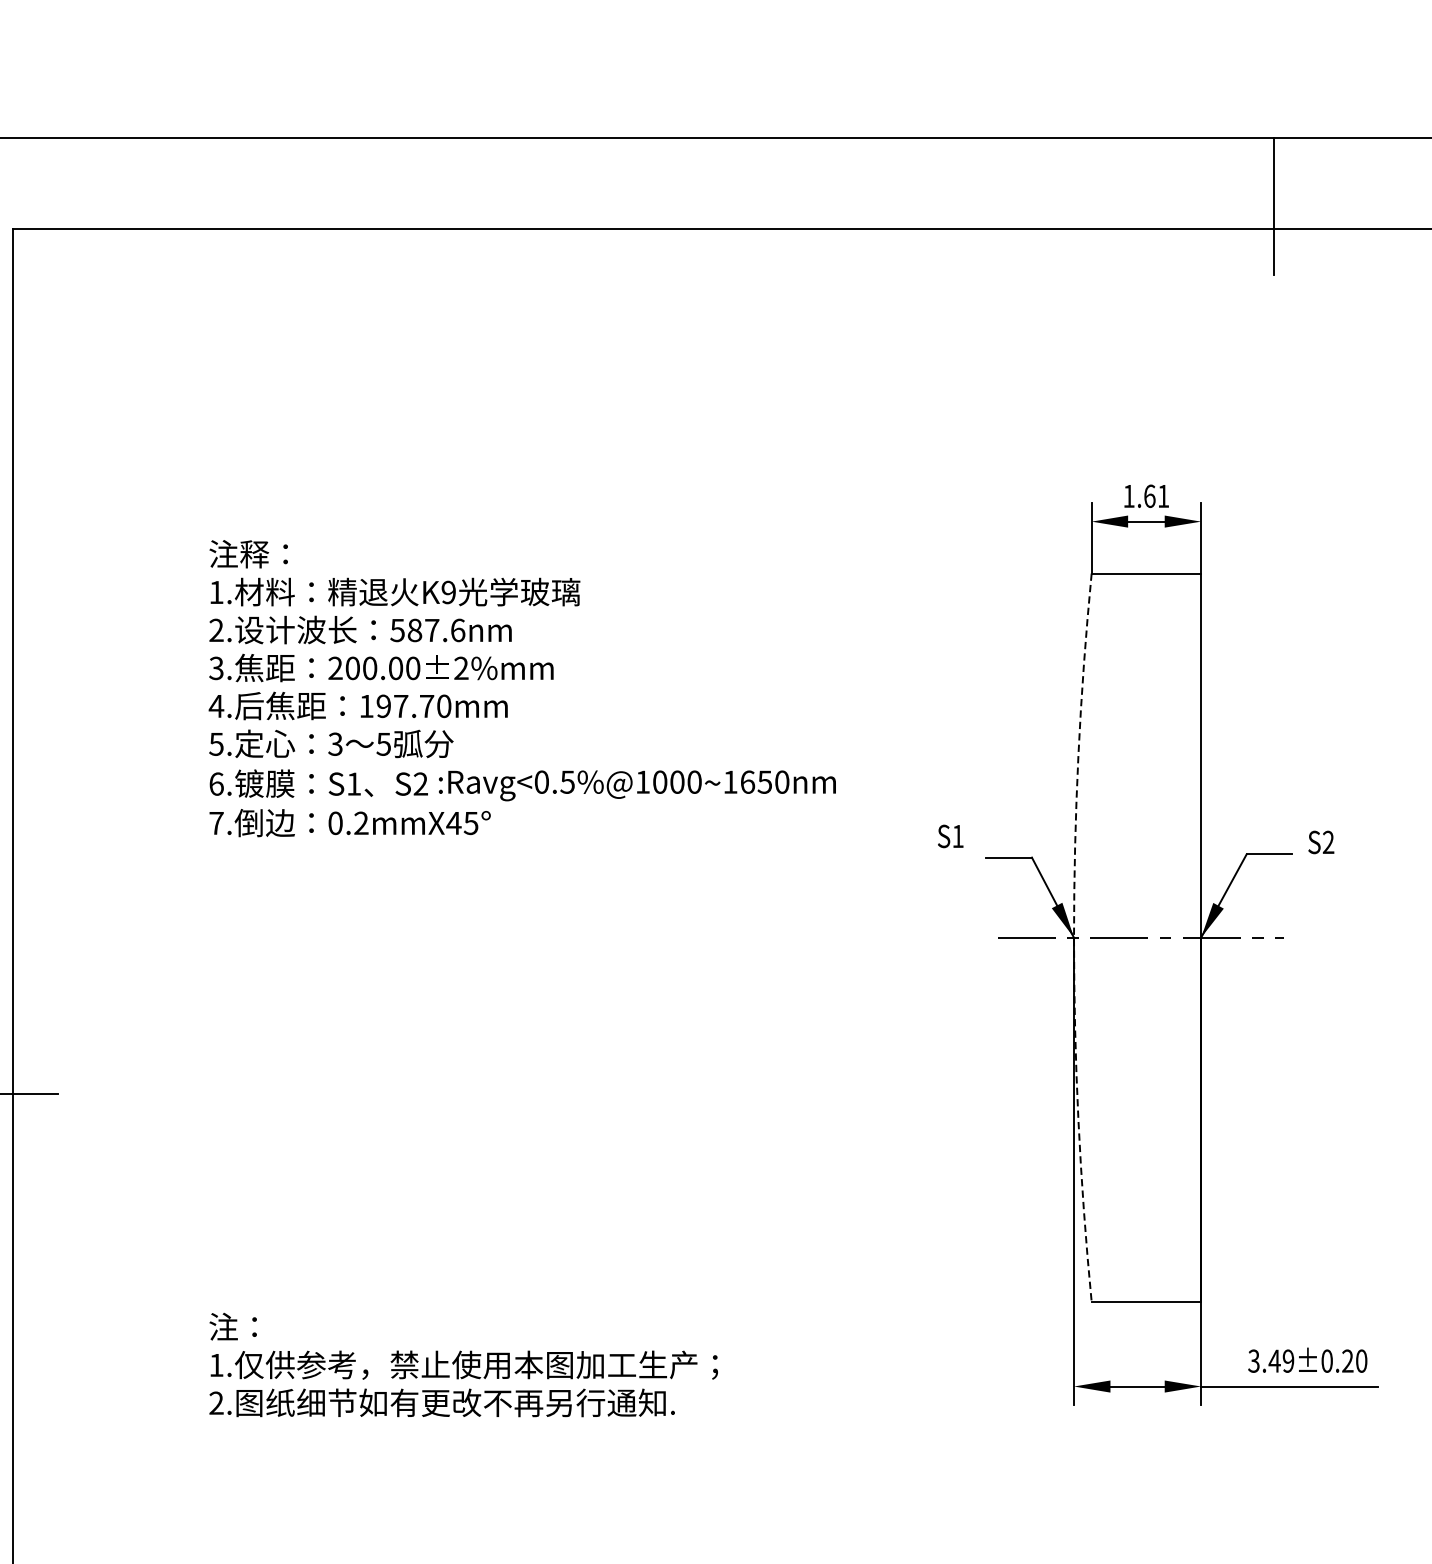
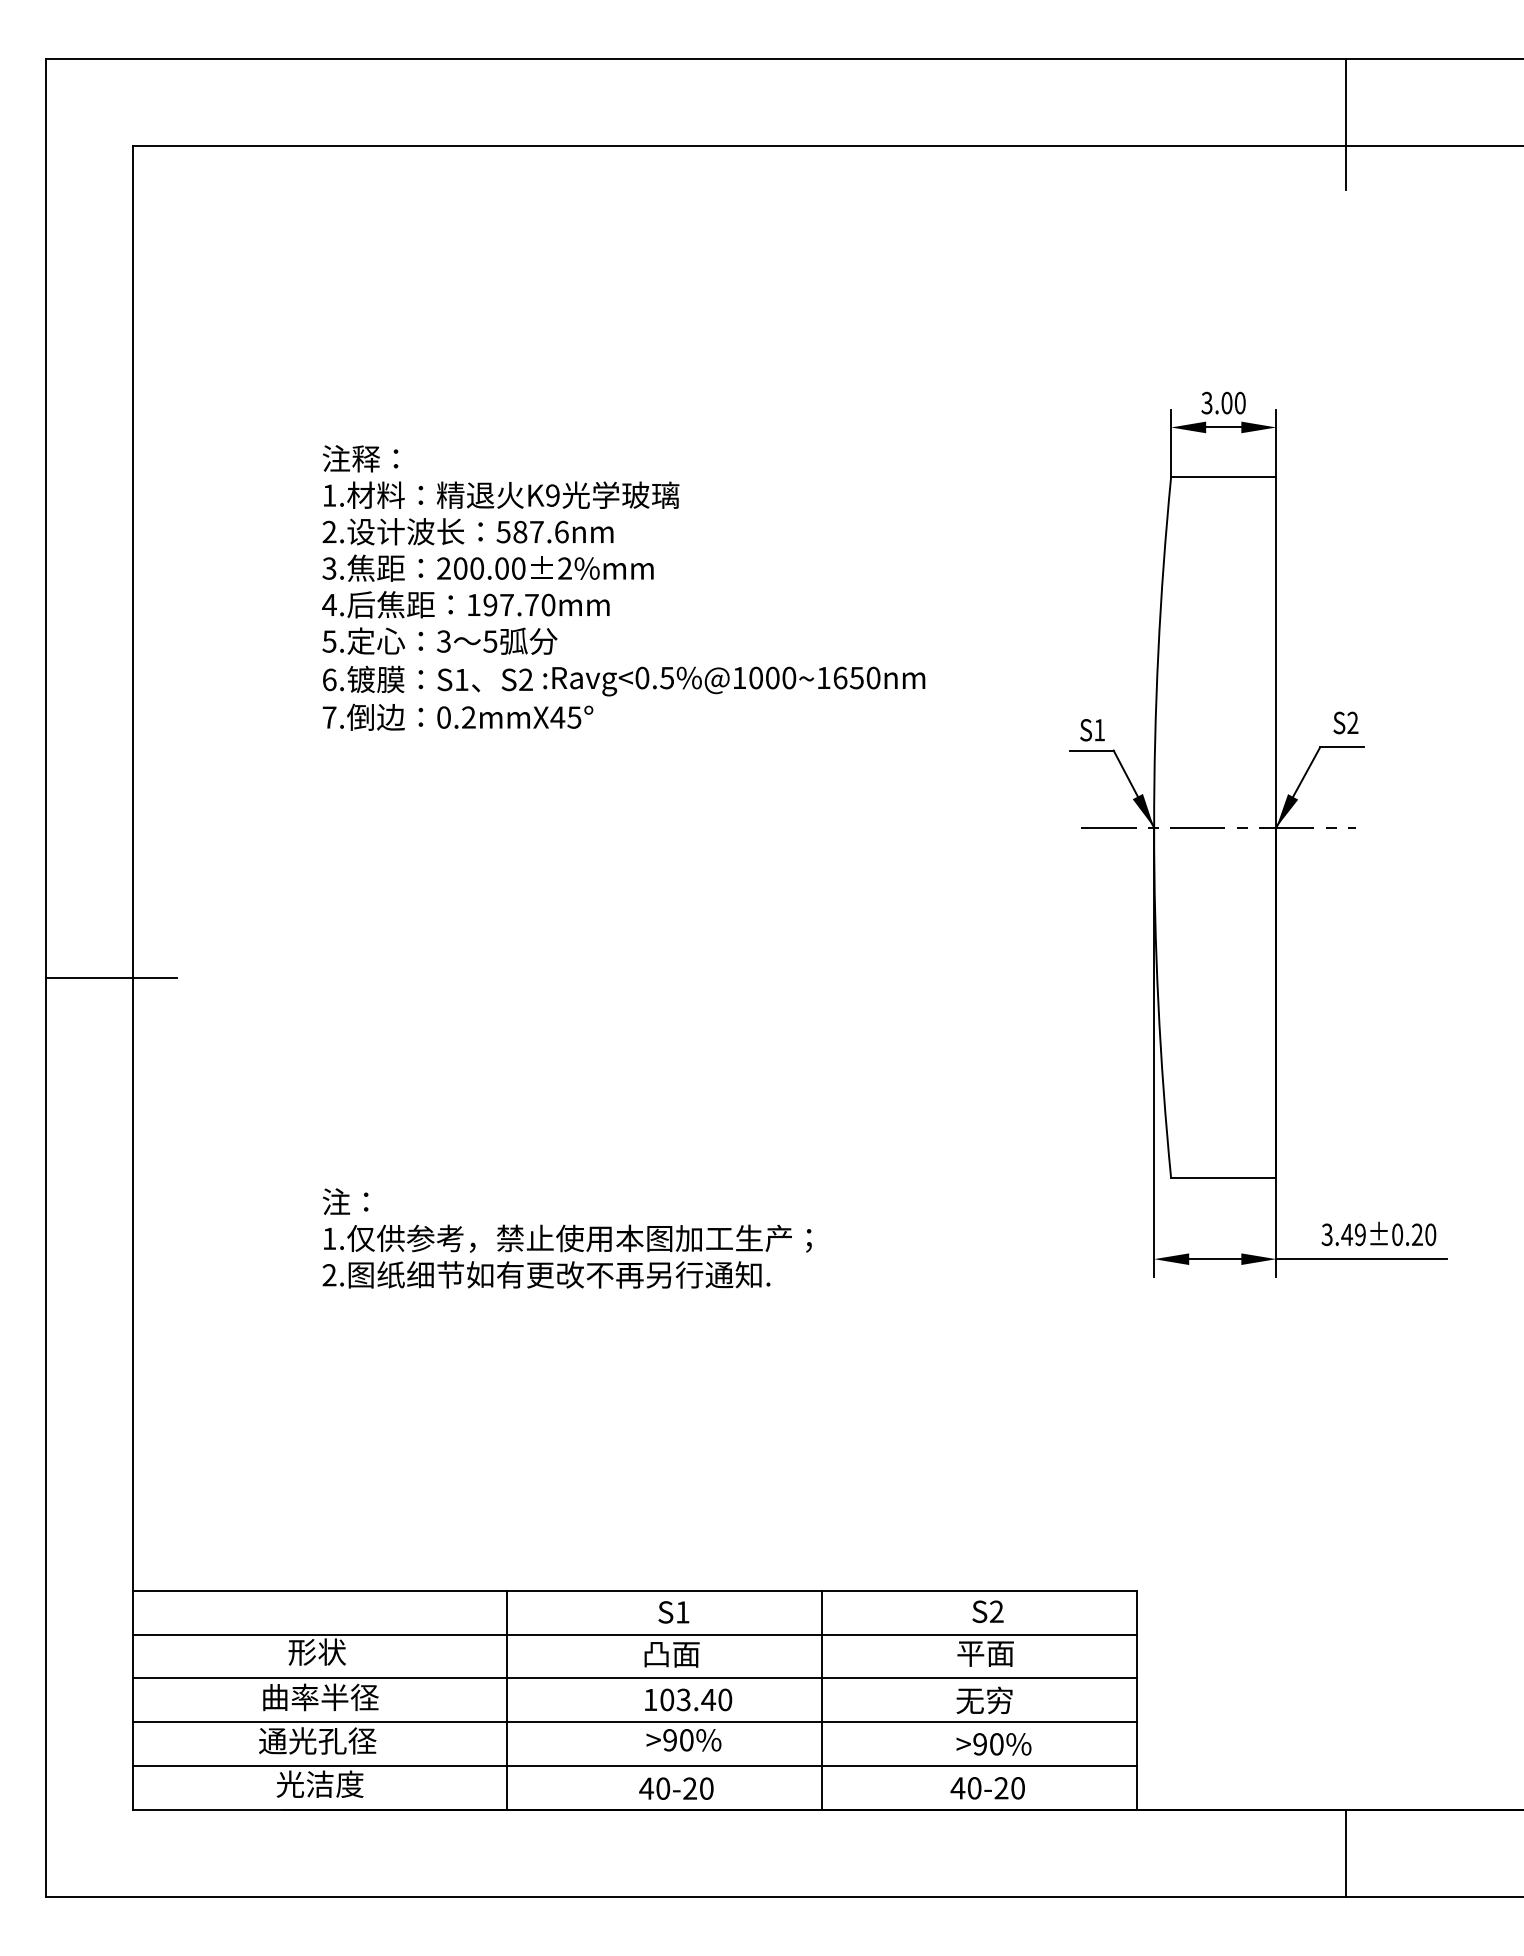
text: (1146, 495) -> (1223, 402), 1.61 -> 3.00
text: (950, 836) -> (1092, 730), moved
text: (1320, 841) -> (1345, 722), moved
arc: (1074, 937) -> (1154, 827), dashed -> solid

